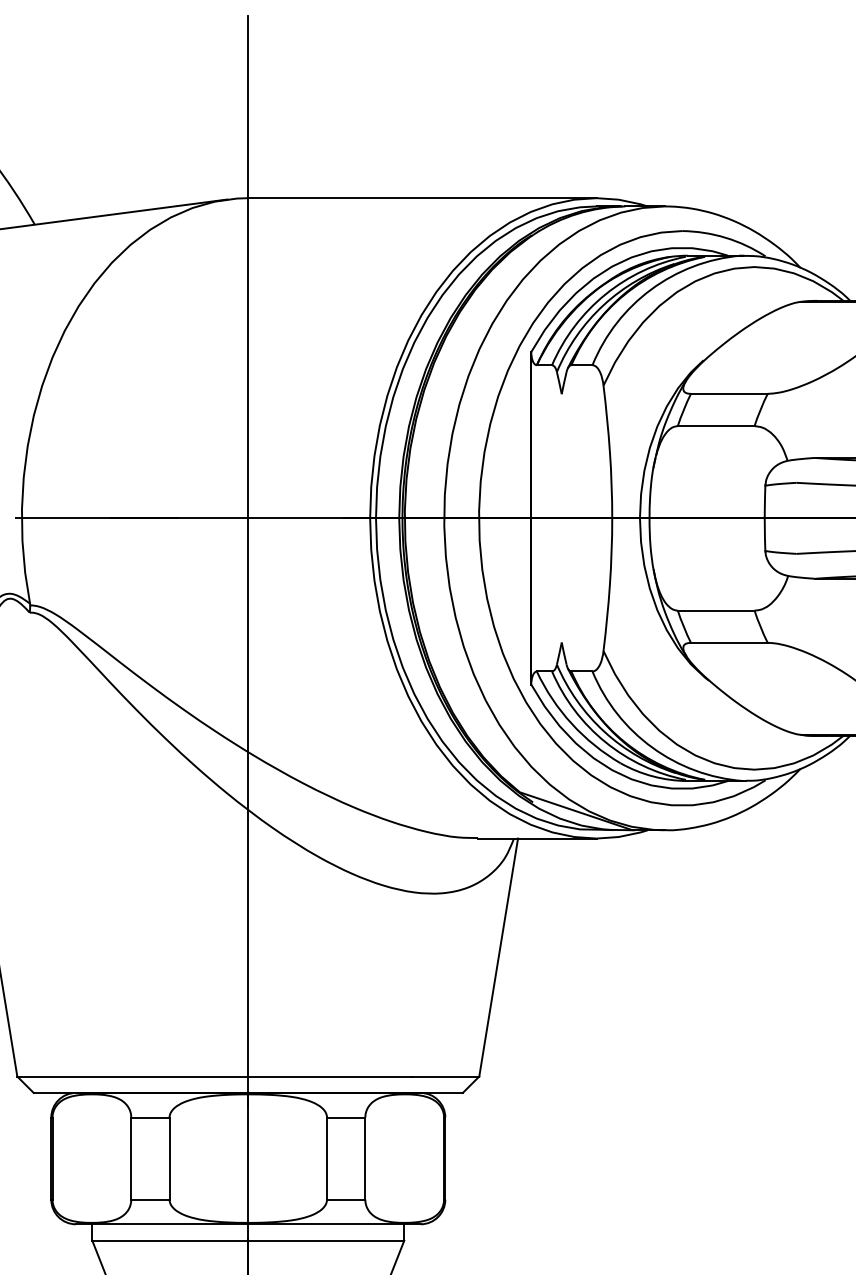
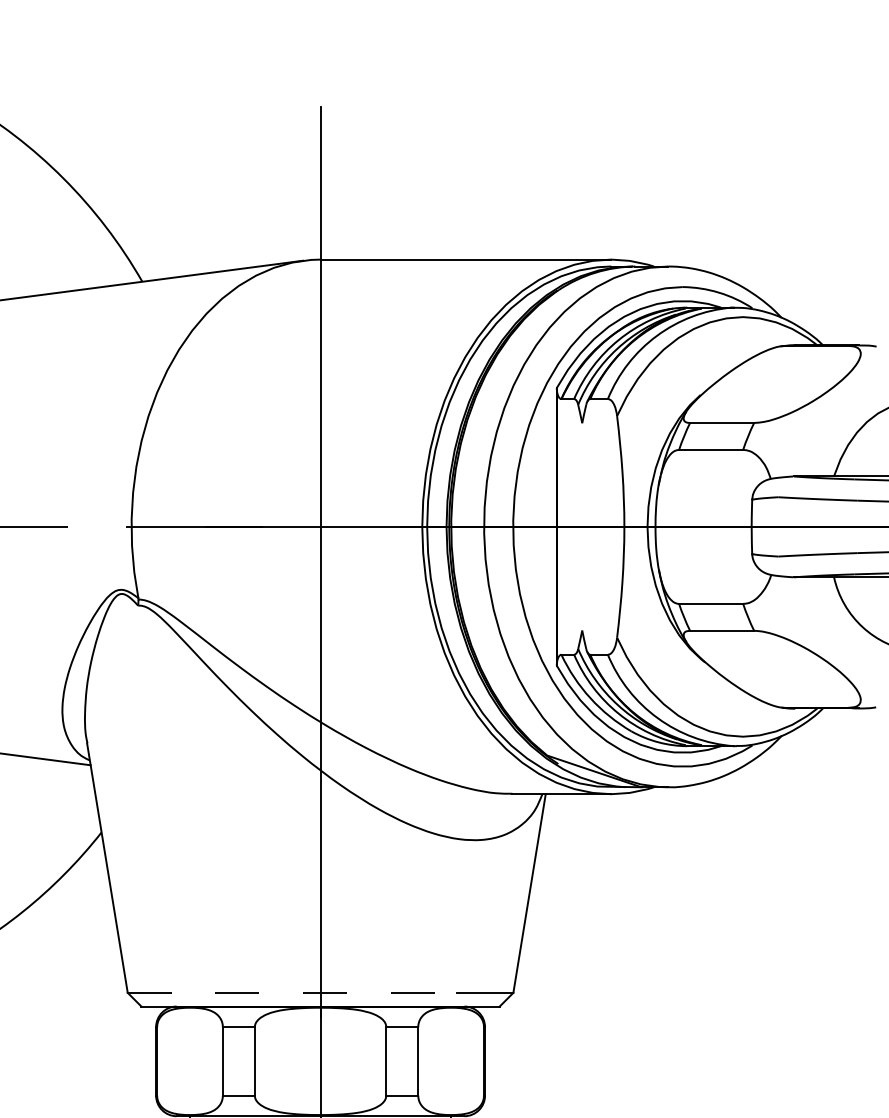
line: (214, 1076) -> (292, 992), solid -> dashed

